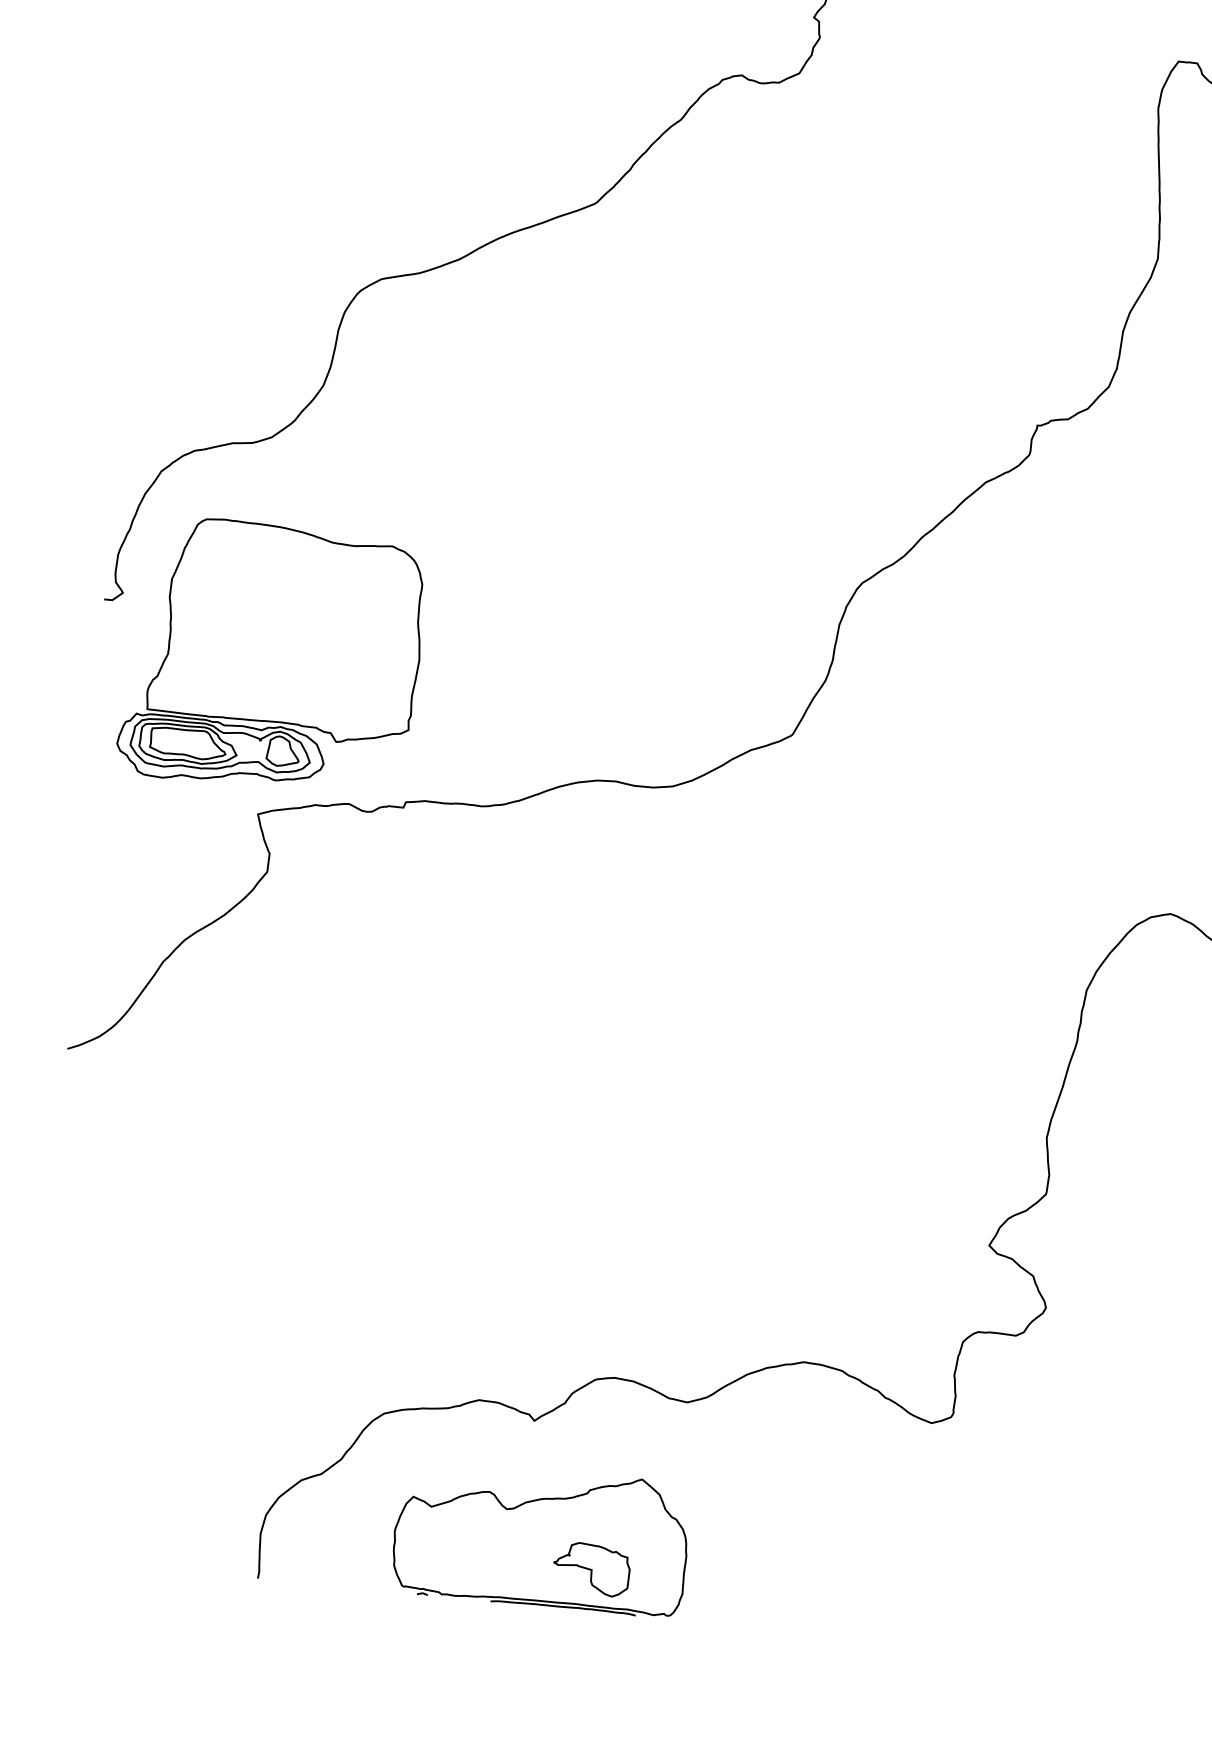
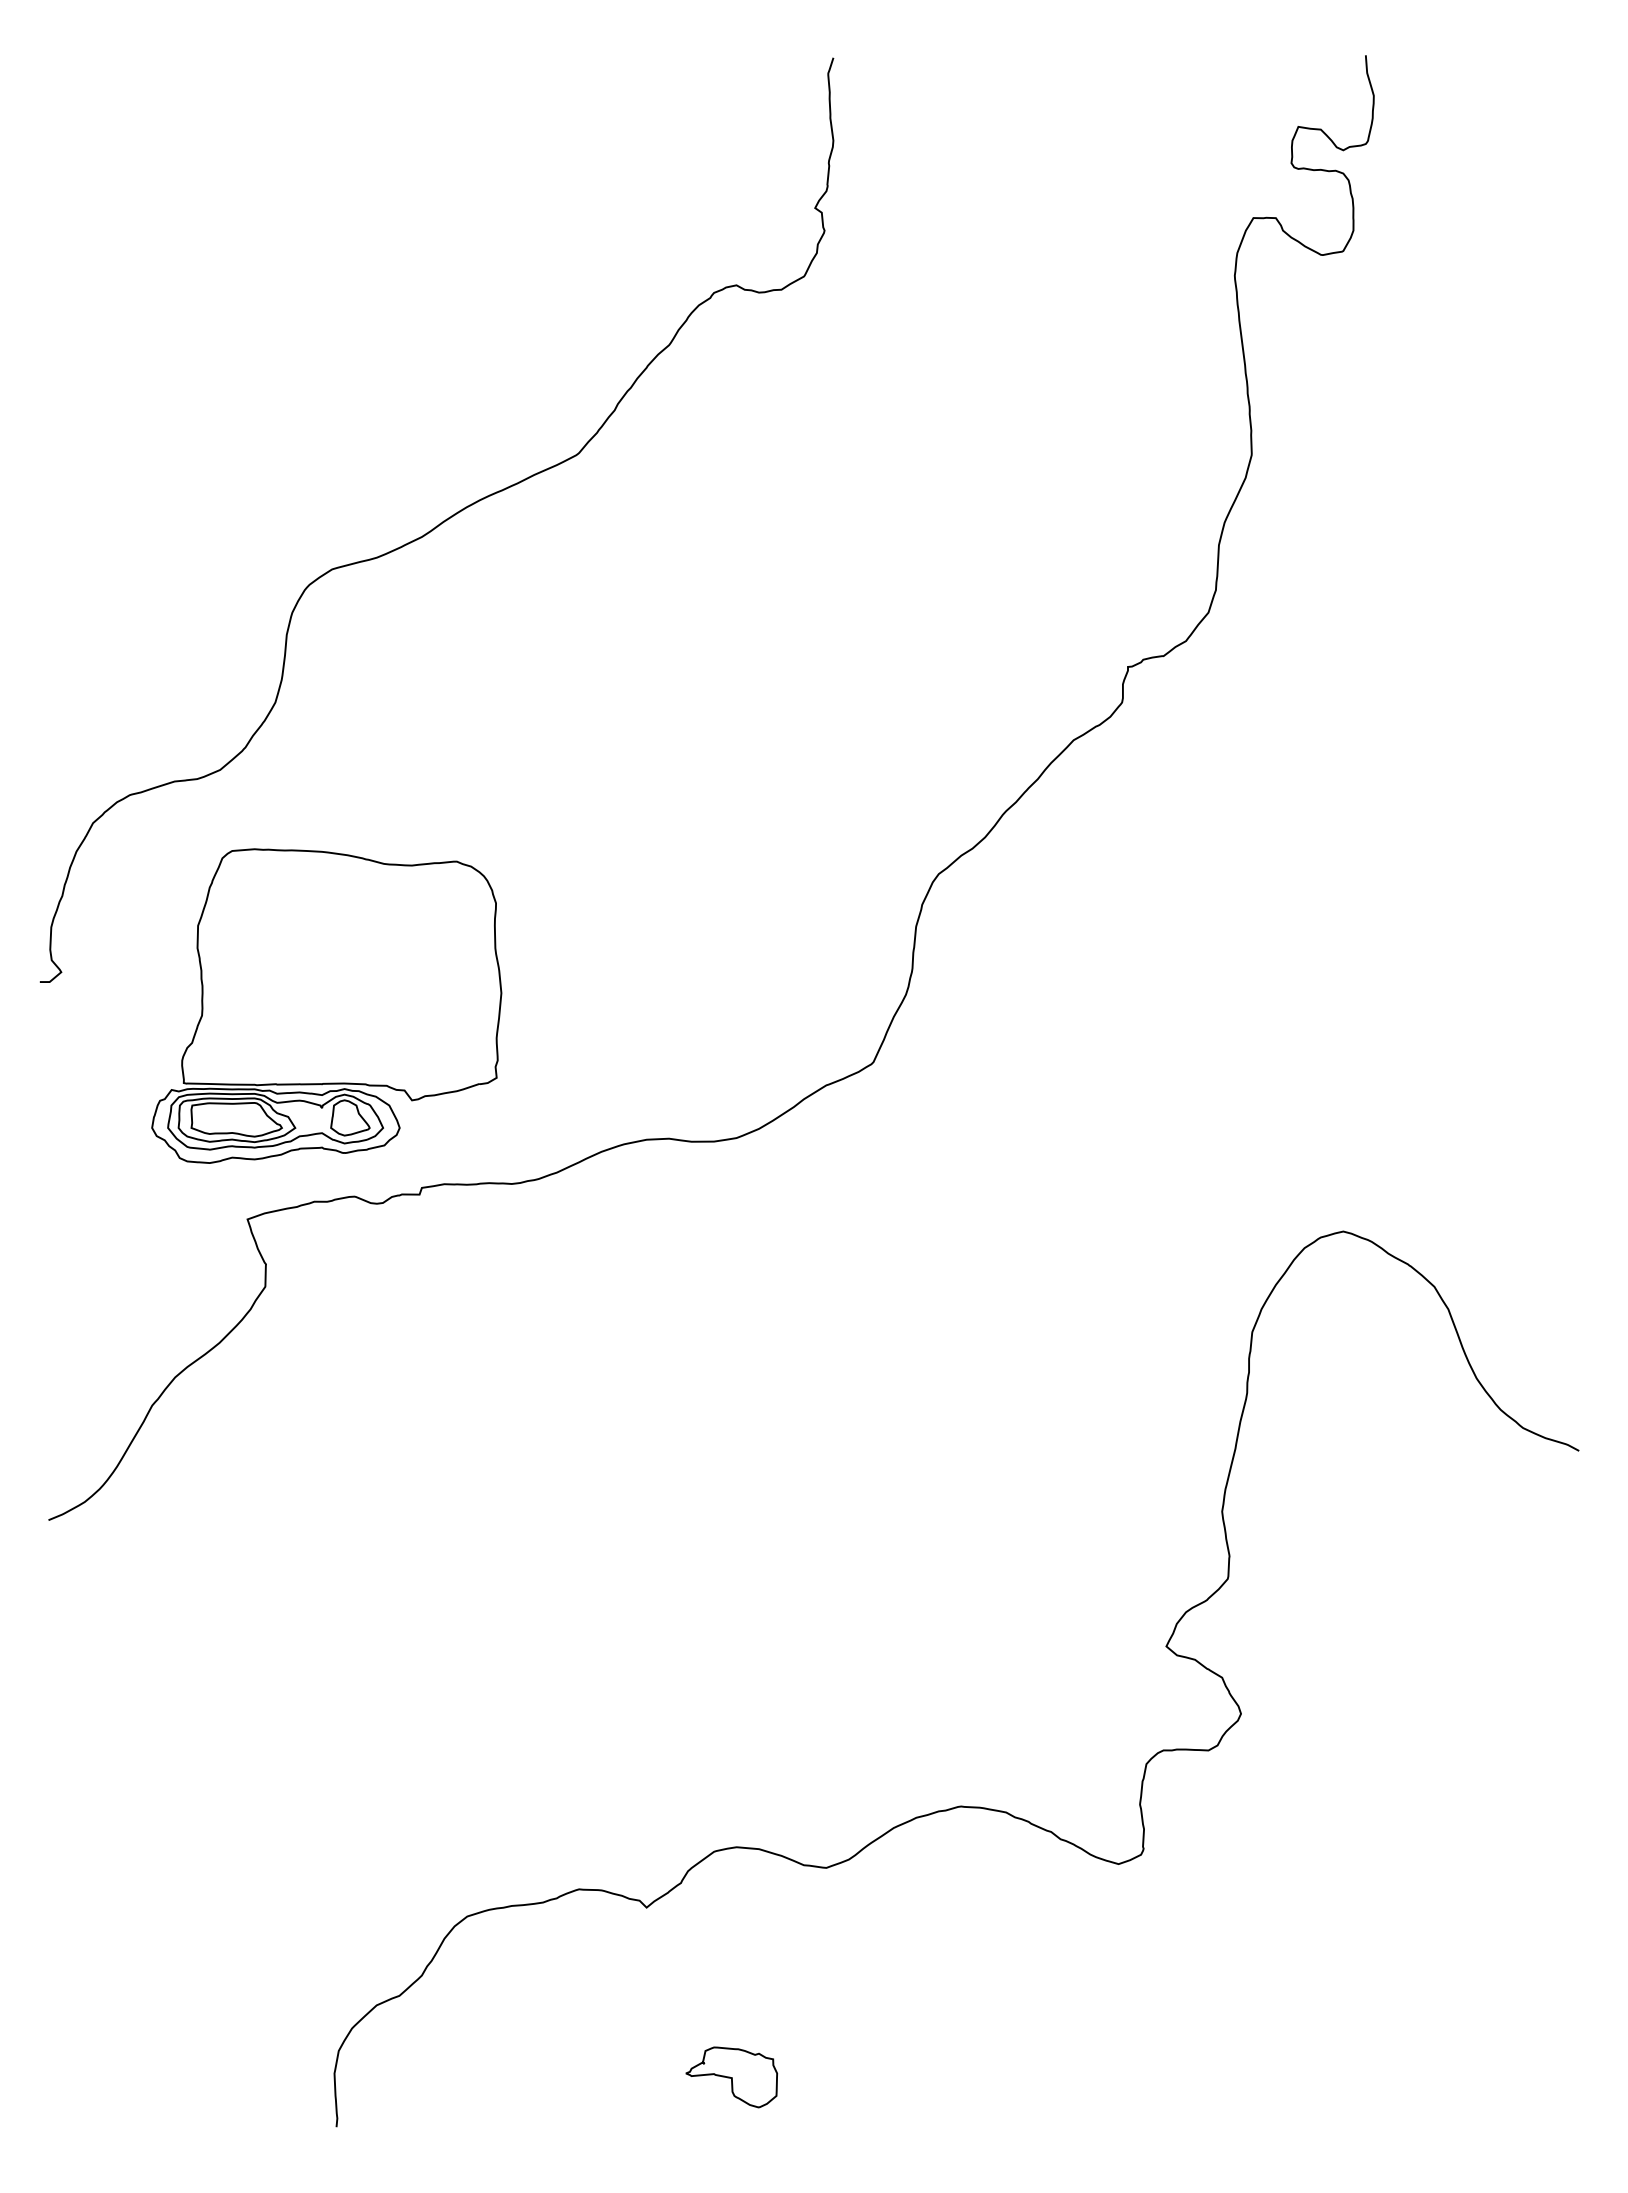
part: (272, 655) -> (326, 1005), moved
part: (540, 1537) -> (667, 2045), removed

